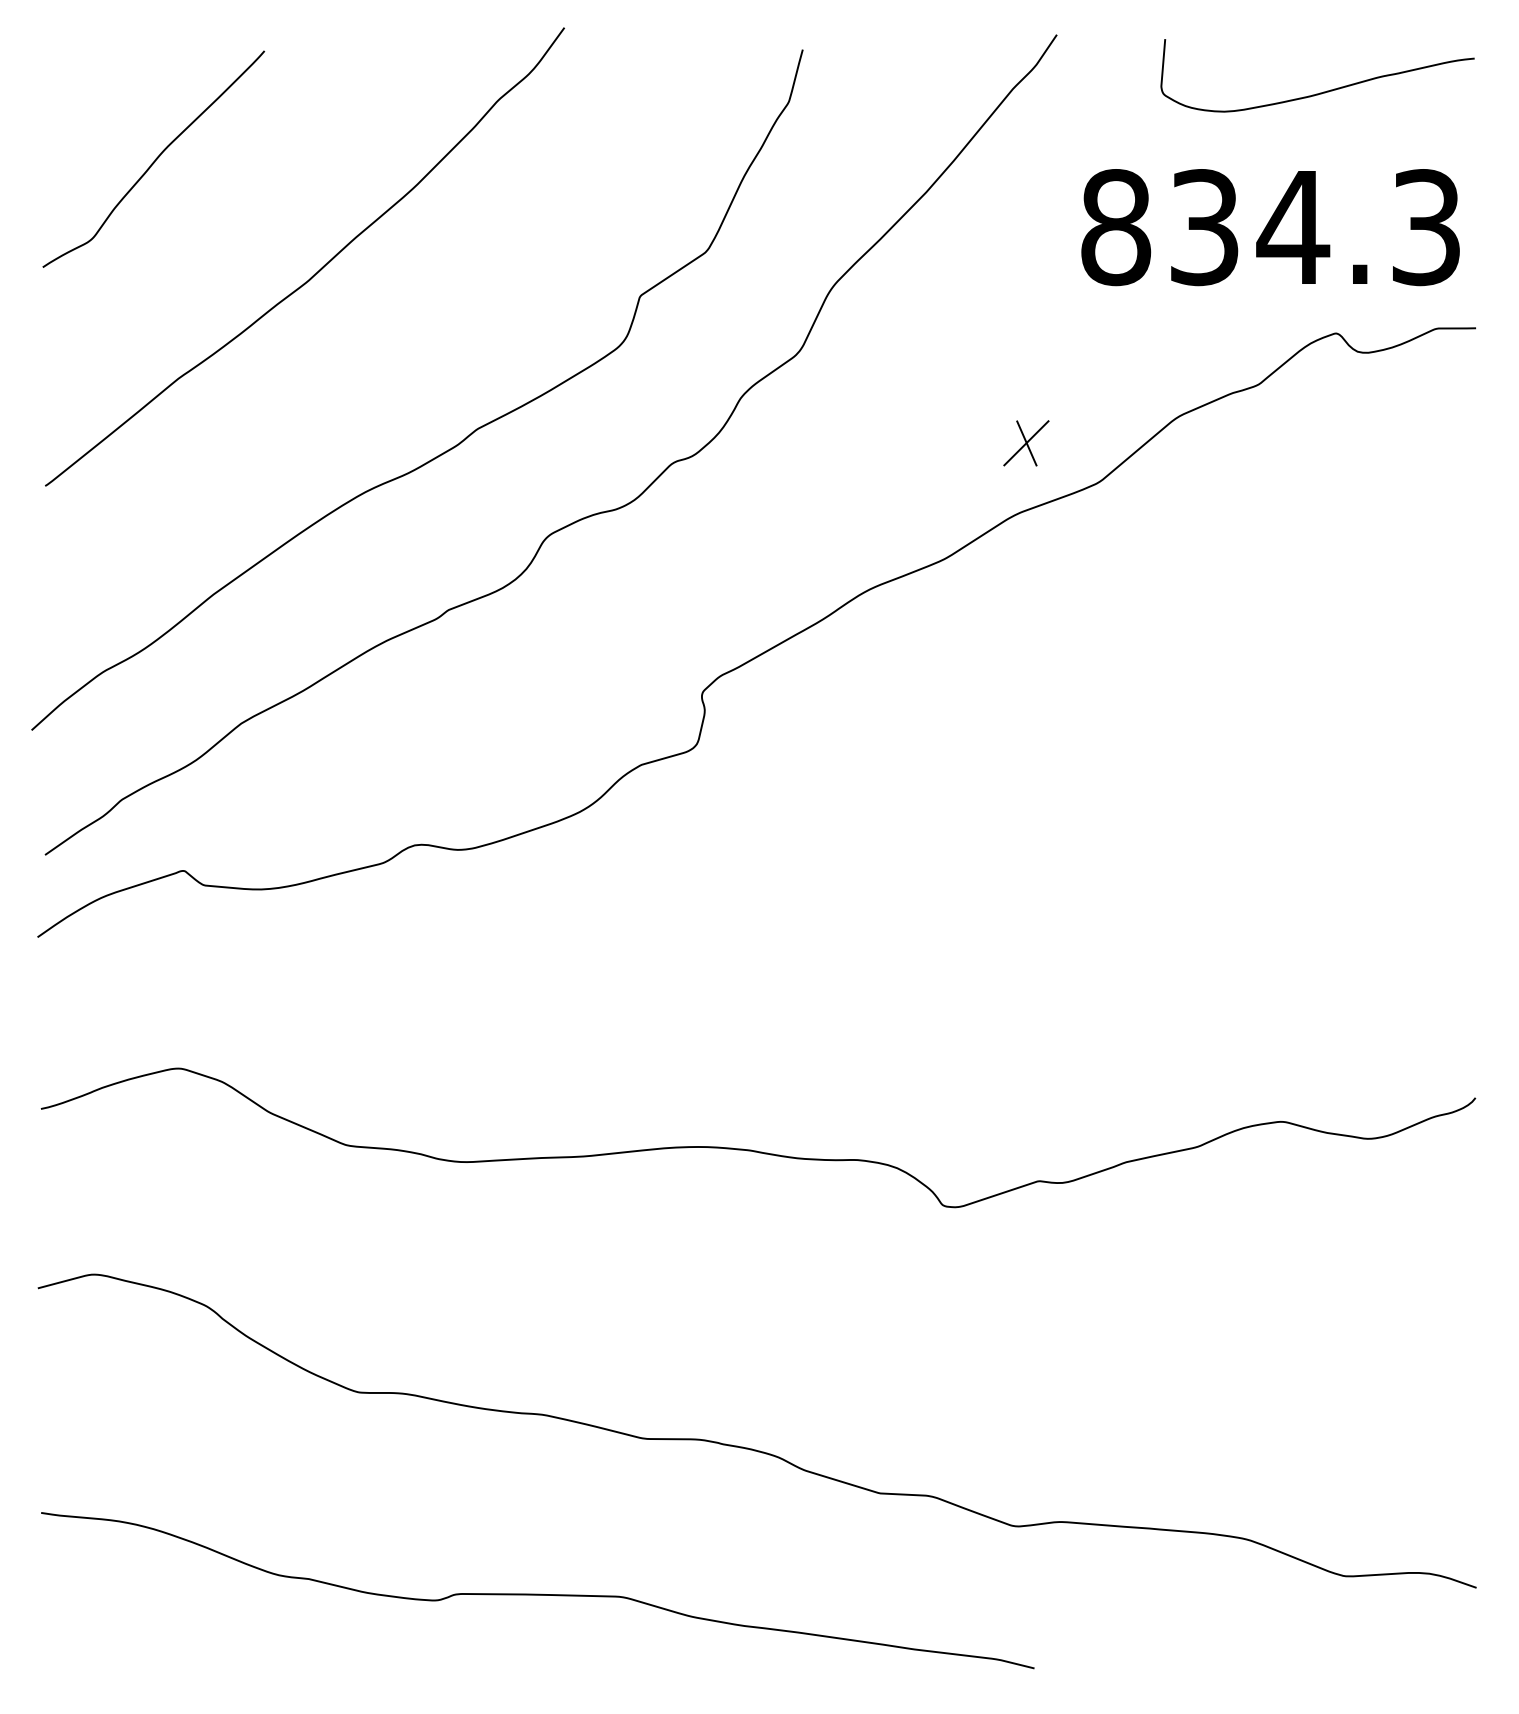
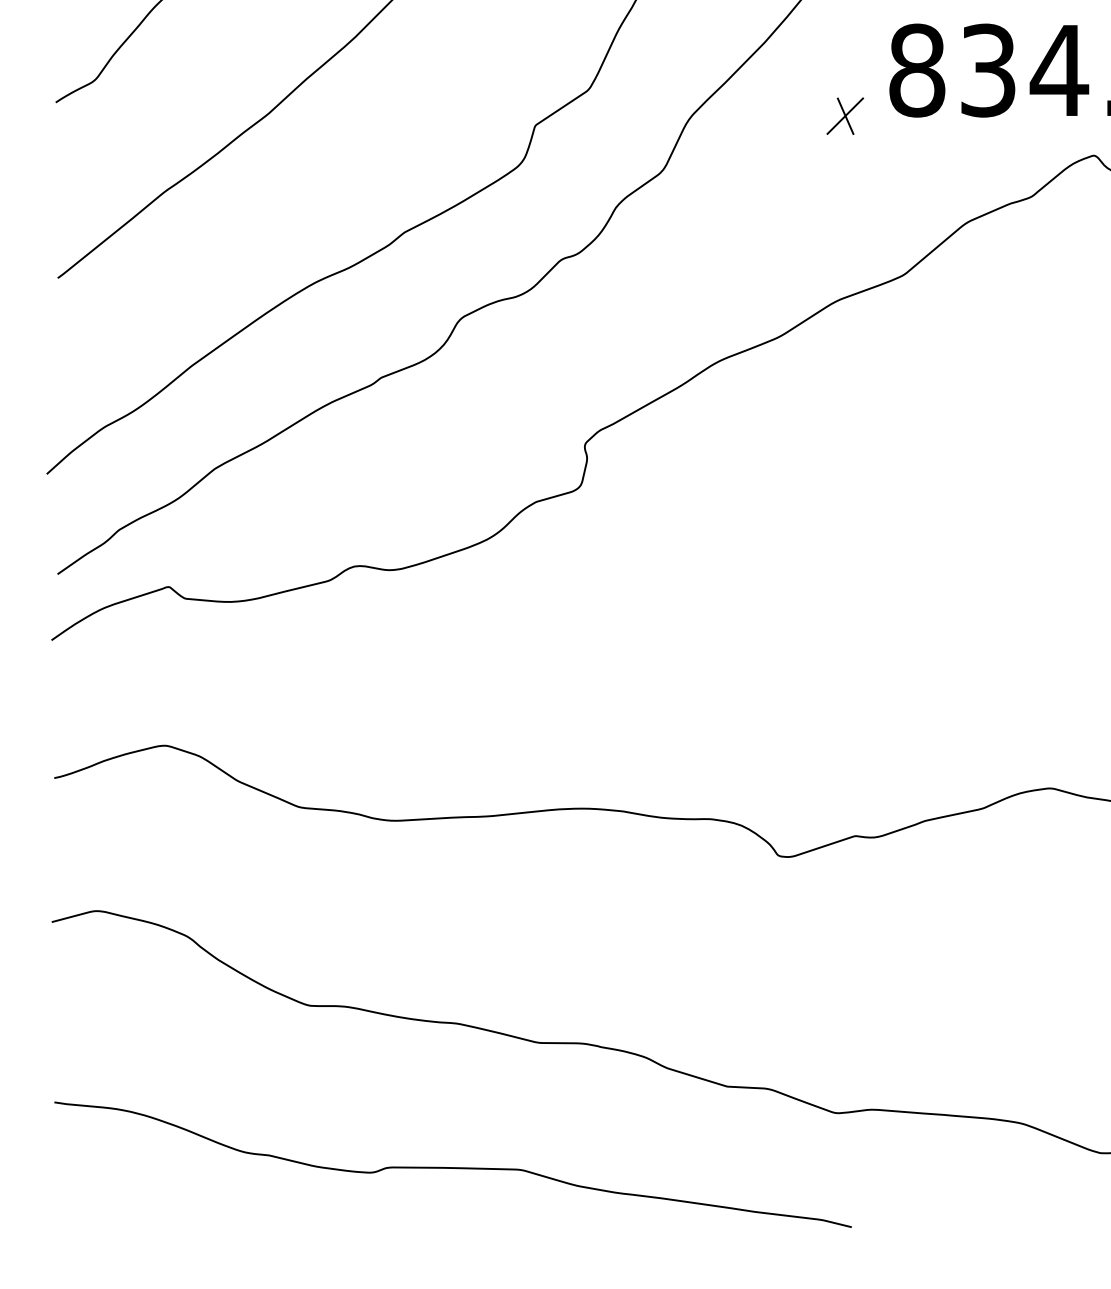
part: (1026, 443) -> (845, 116), moved

